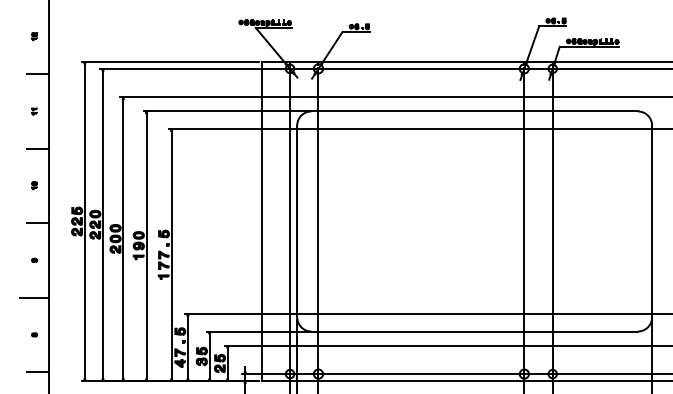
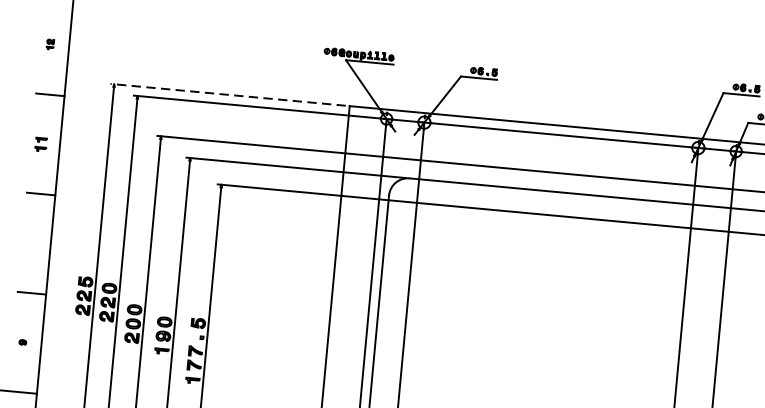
line: (169, 61) -> (227, 94), solid -> dashed
part: (34, 111) -> (41, 144), size x1.6
part: (34, 185) -> (32, 242), removed

